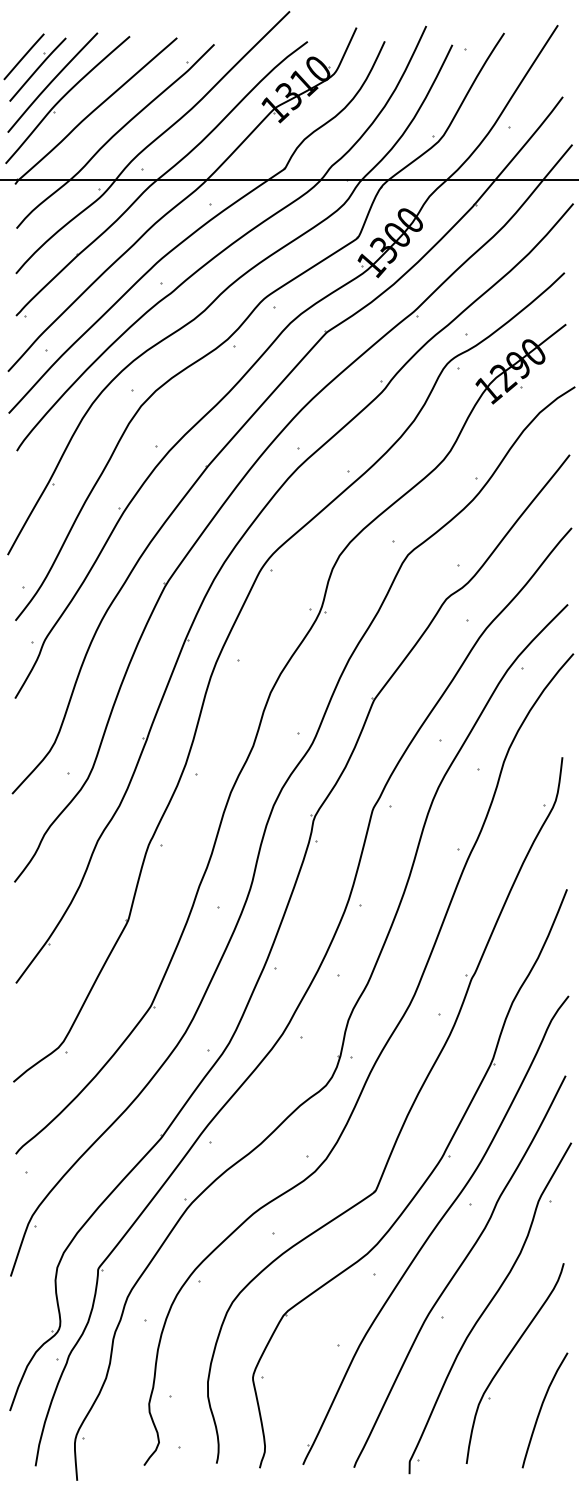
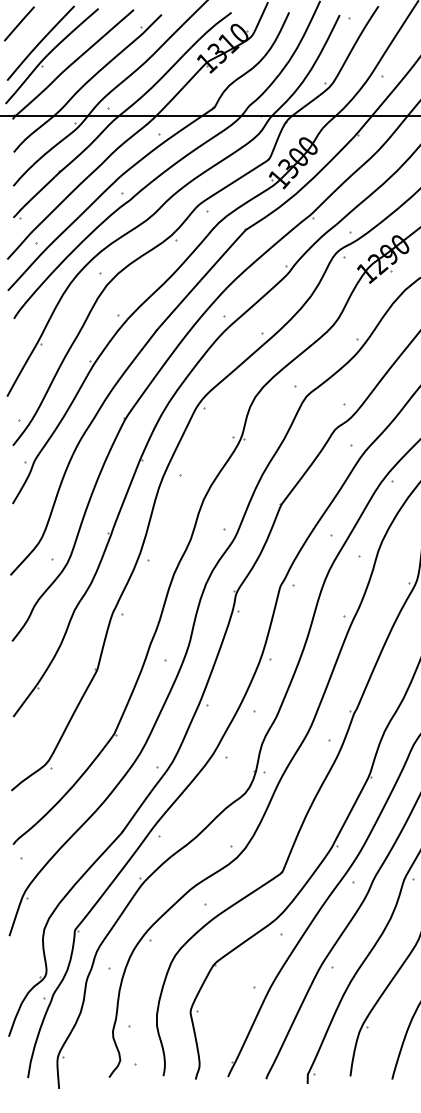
part: (37, 69) -> (29, 33), removed

